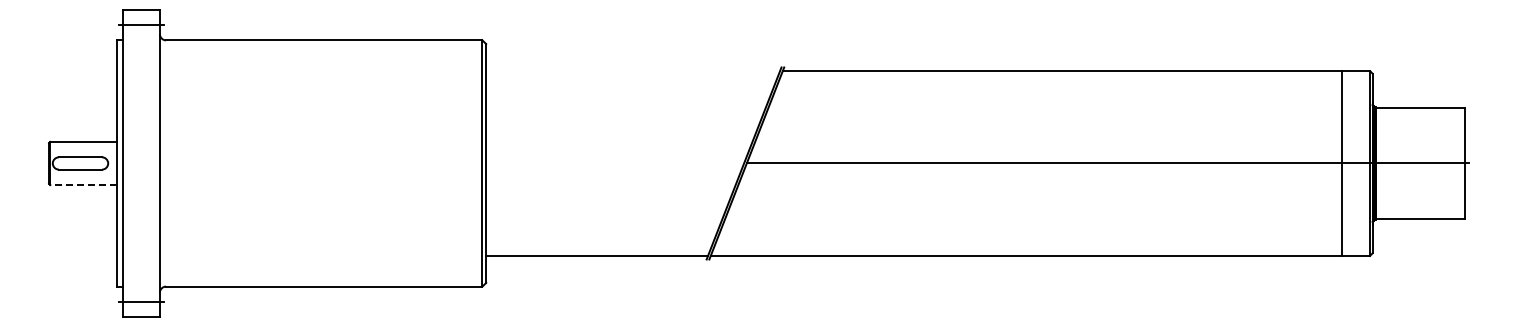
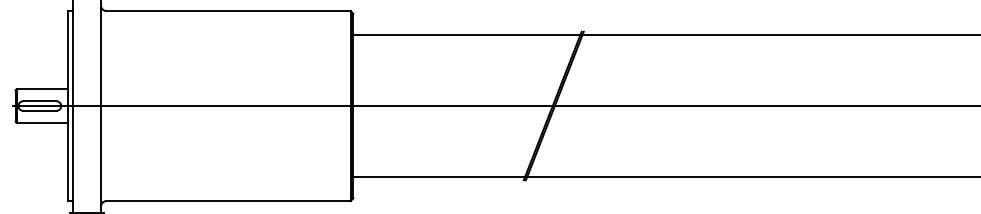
line: (633, 71) -> (467, 34), added
line: (394, 163) -> (282, 106), added
line: (83, 185) -> (42, 123), dashed -> solid

